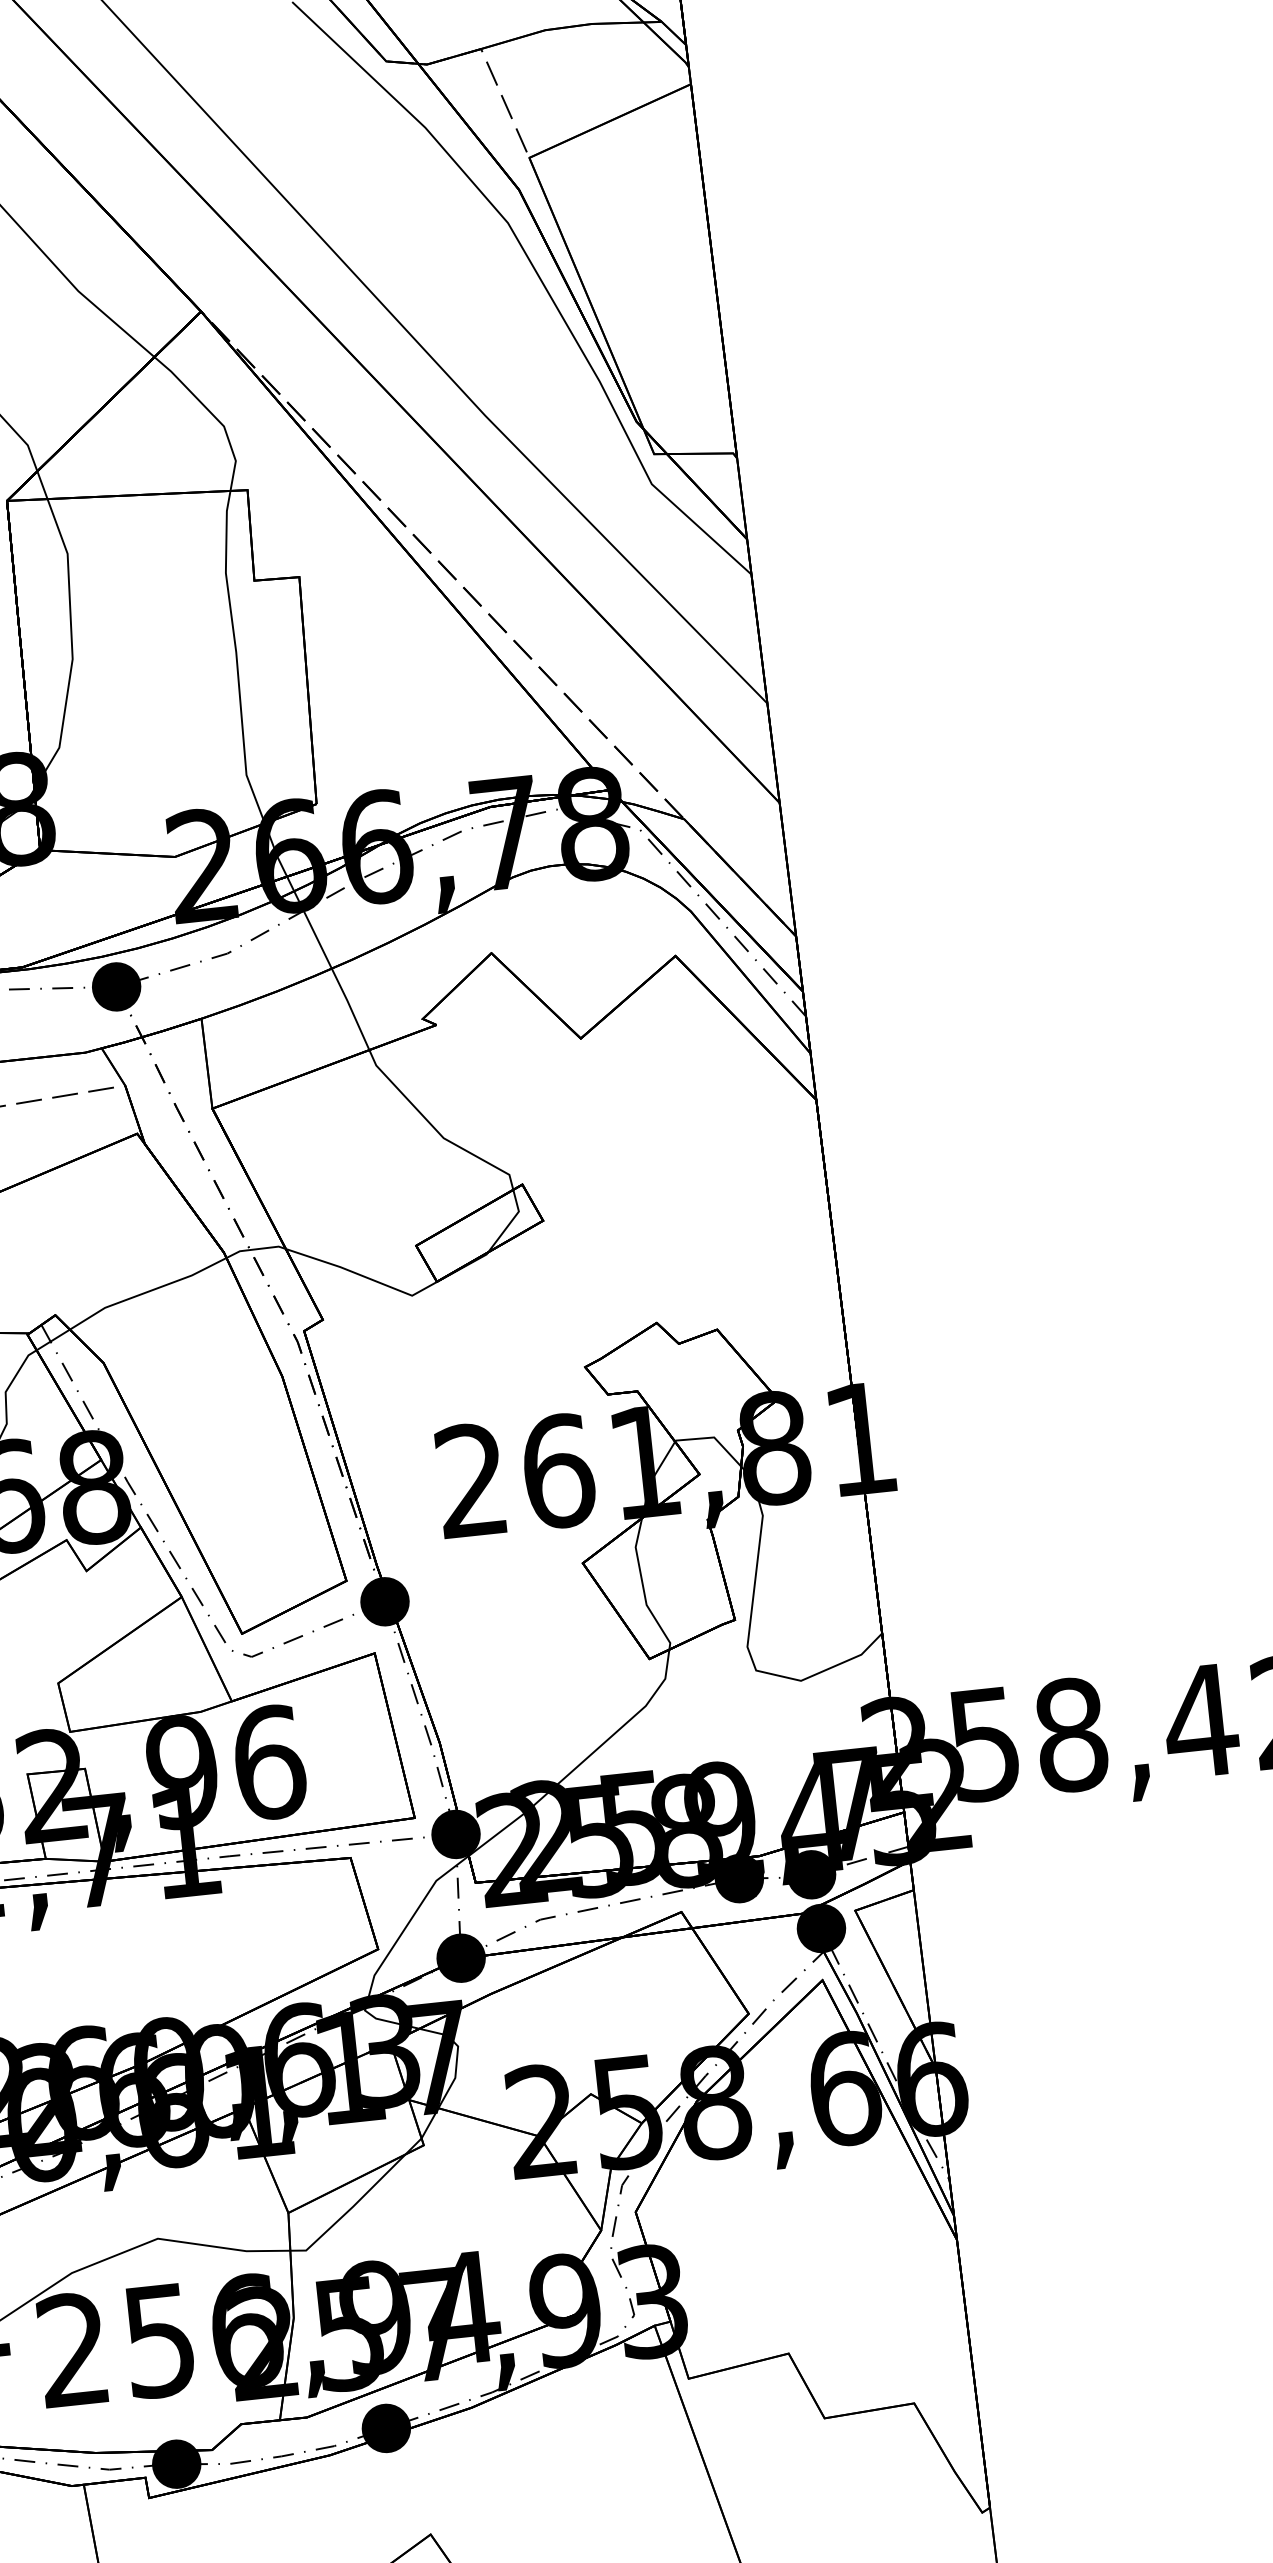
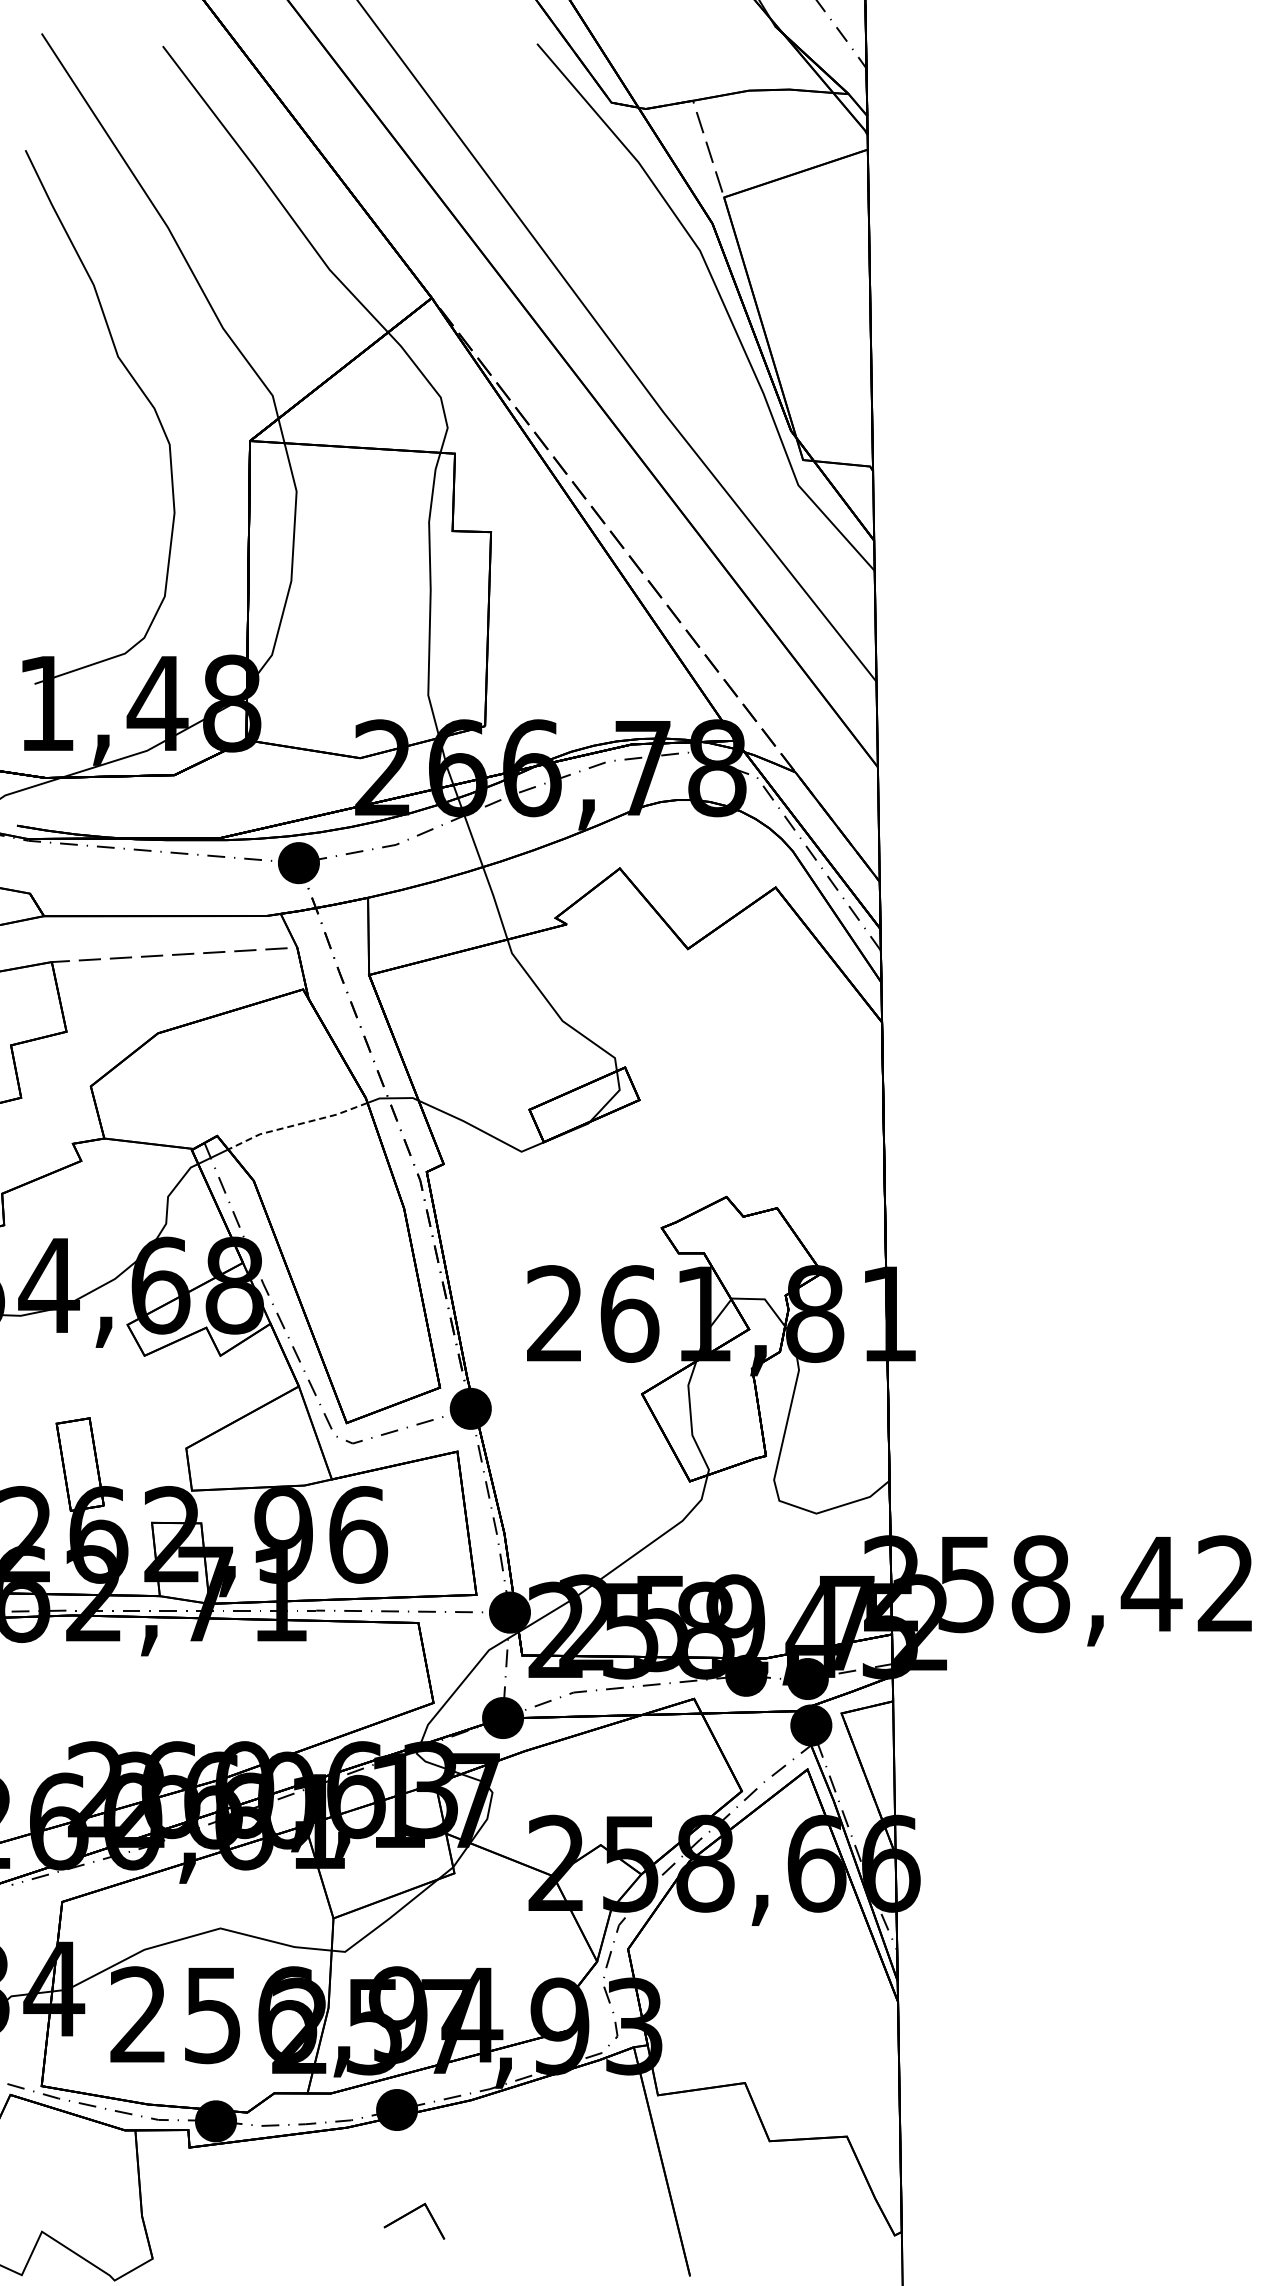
line: (147, 1291) -> (297, 1124), solid -> dashed

